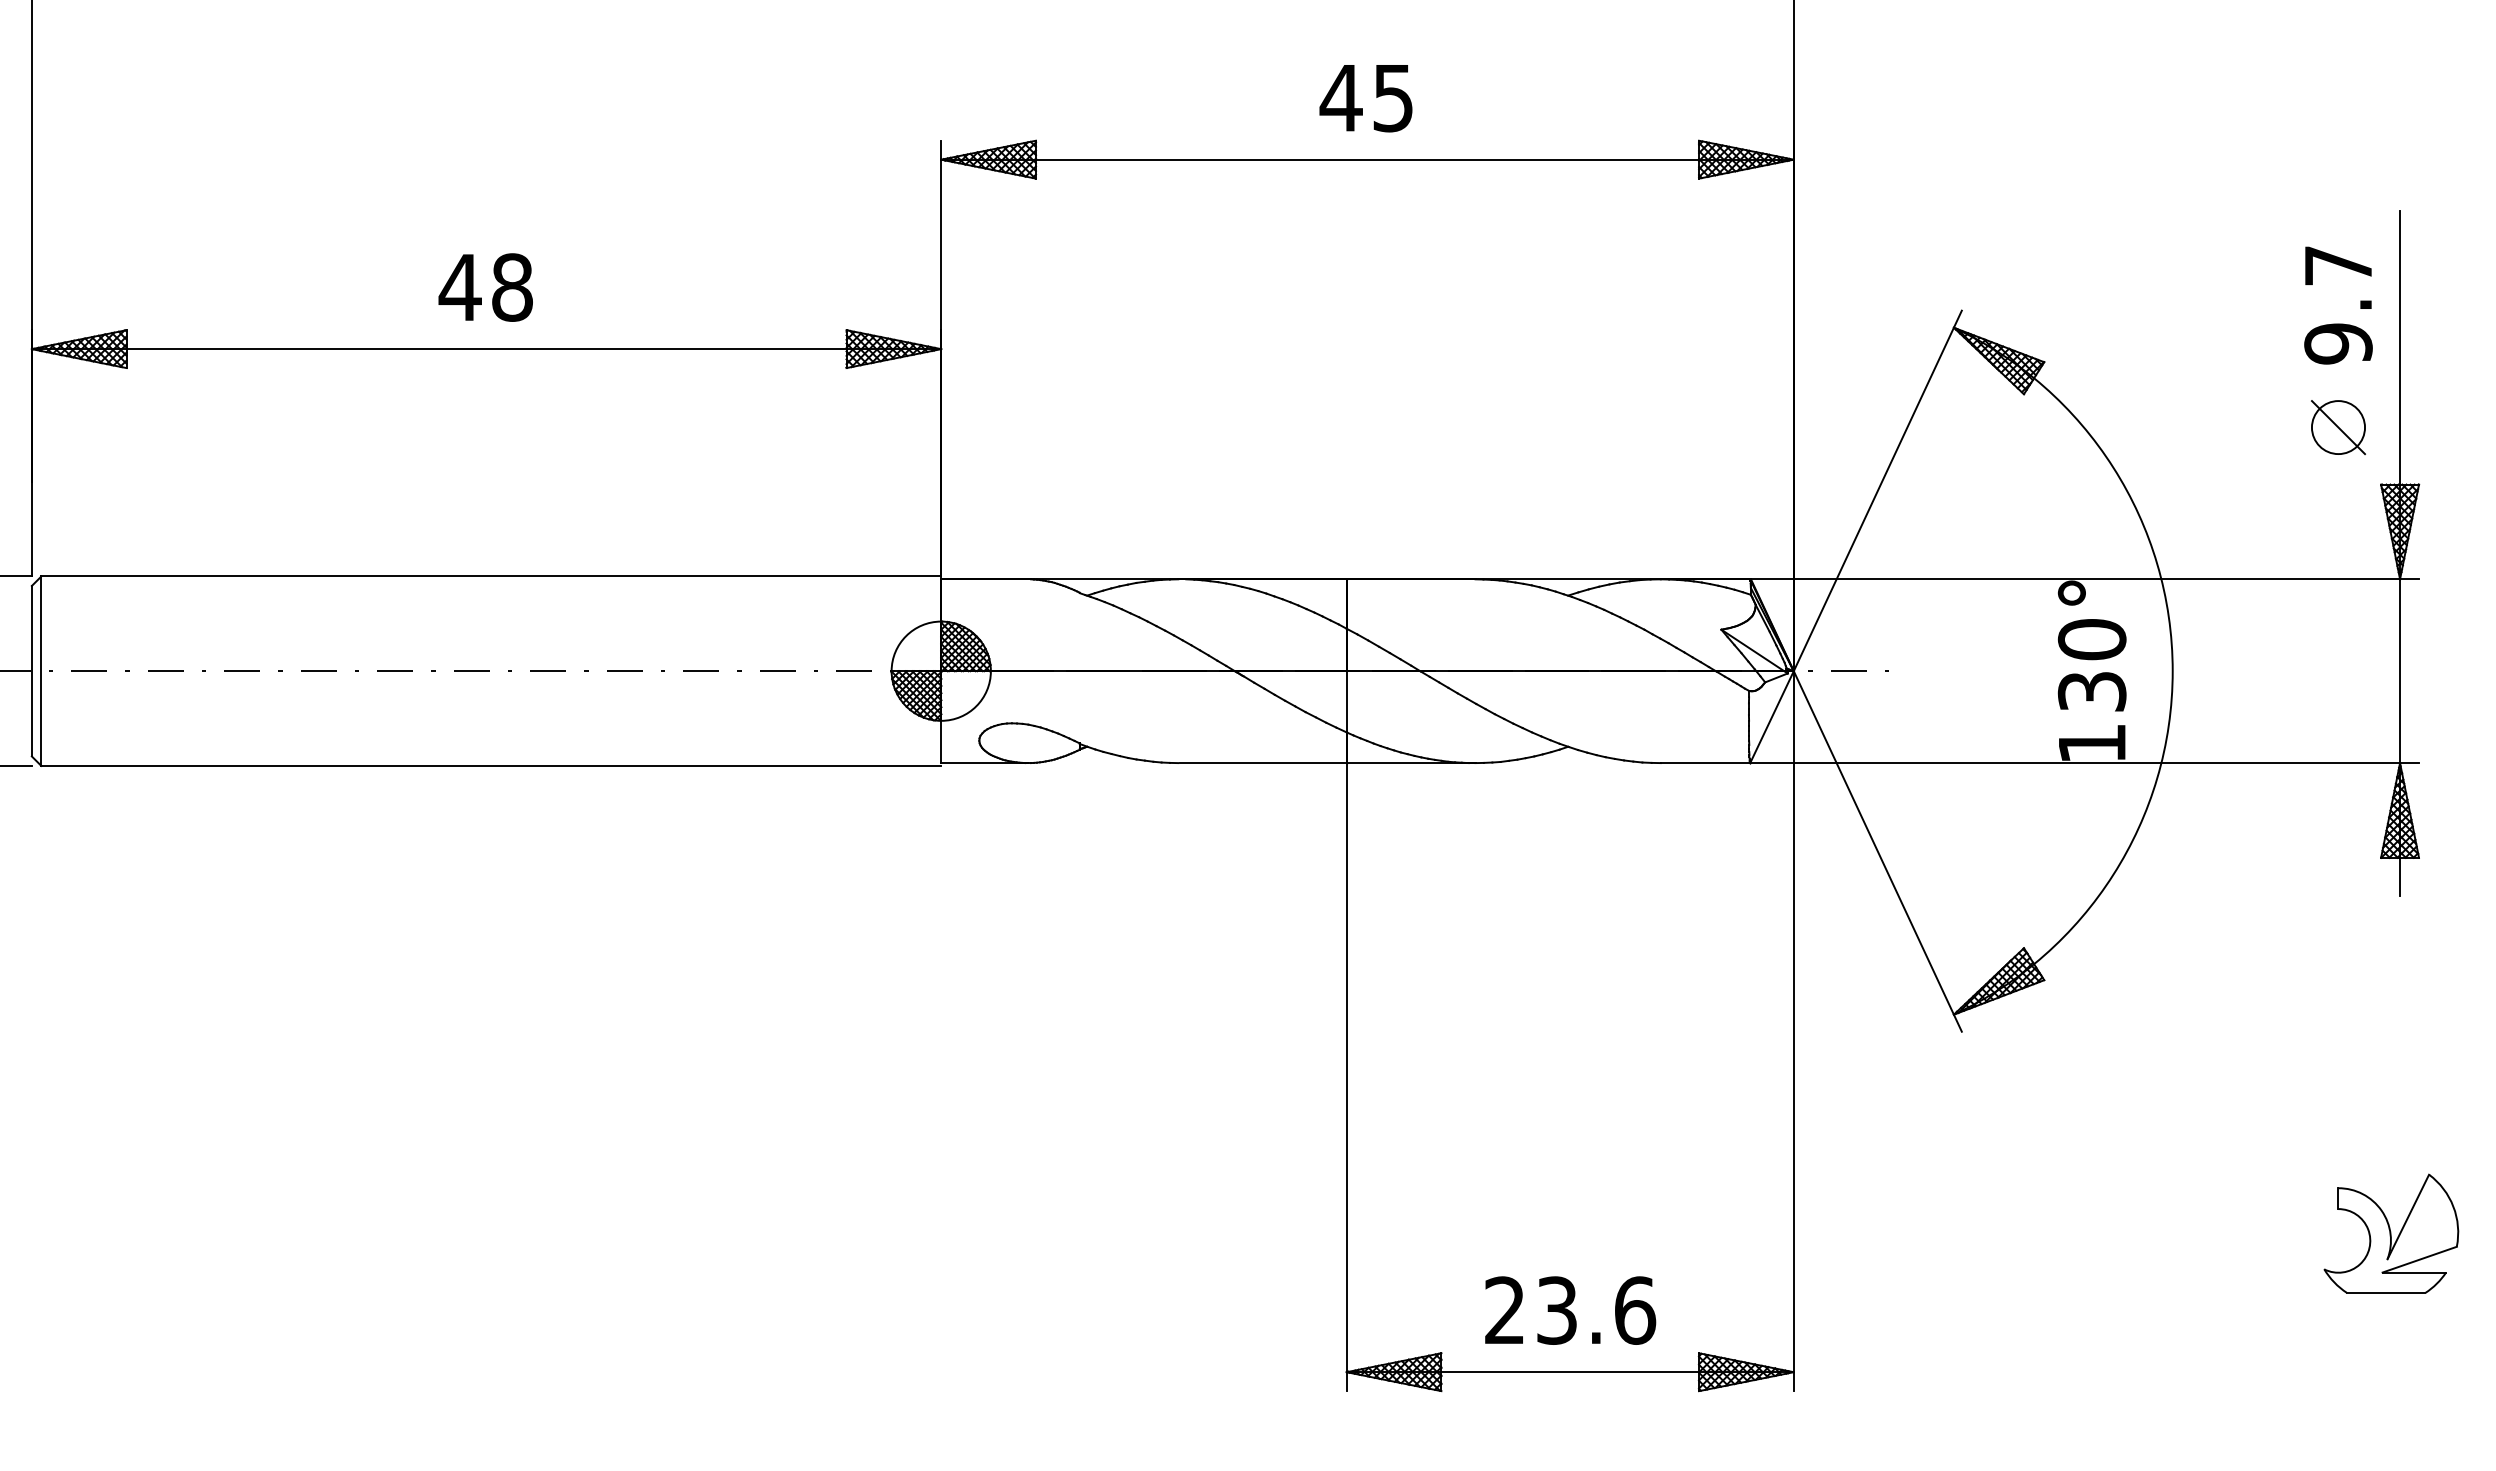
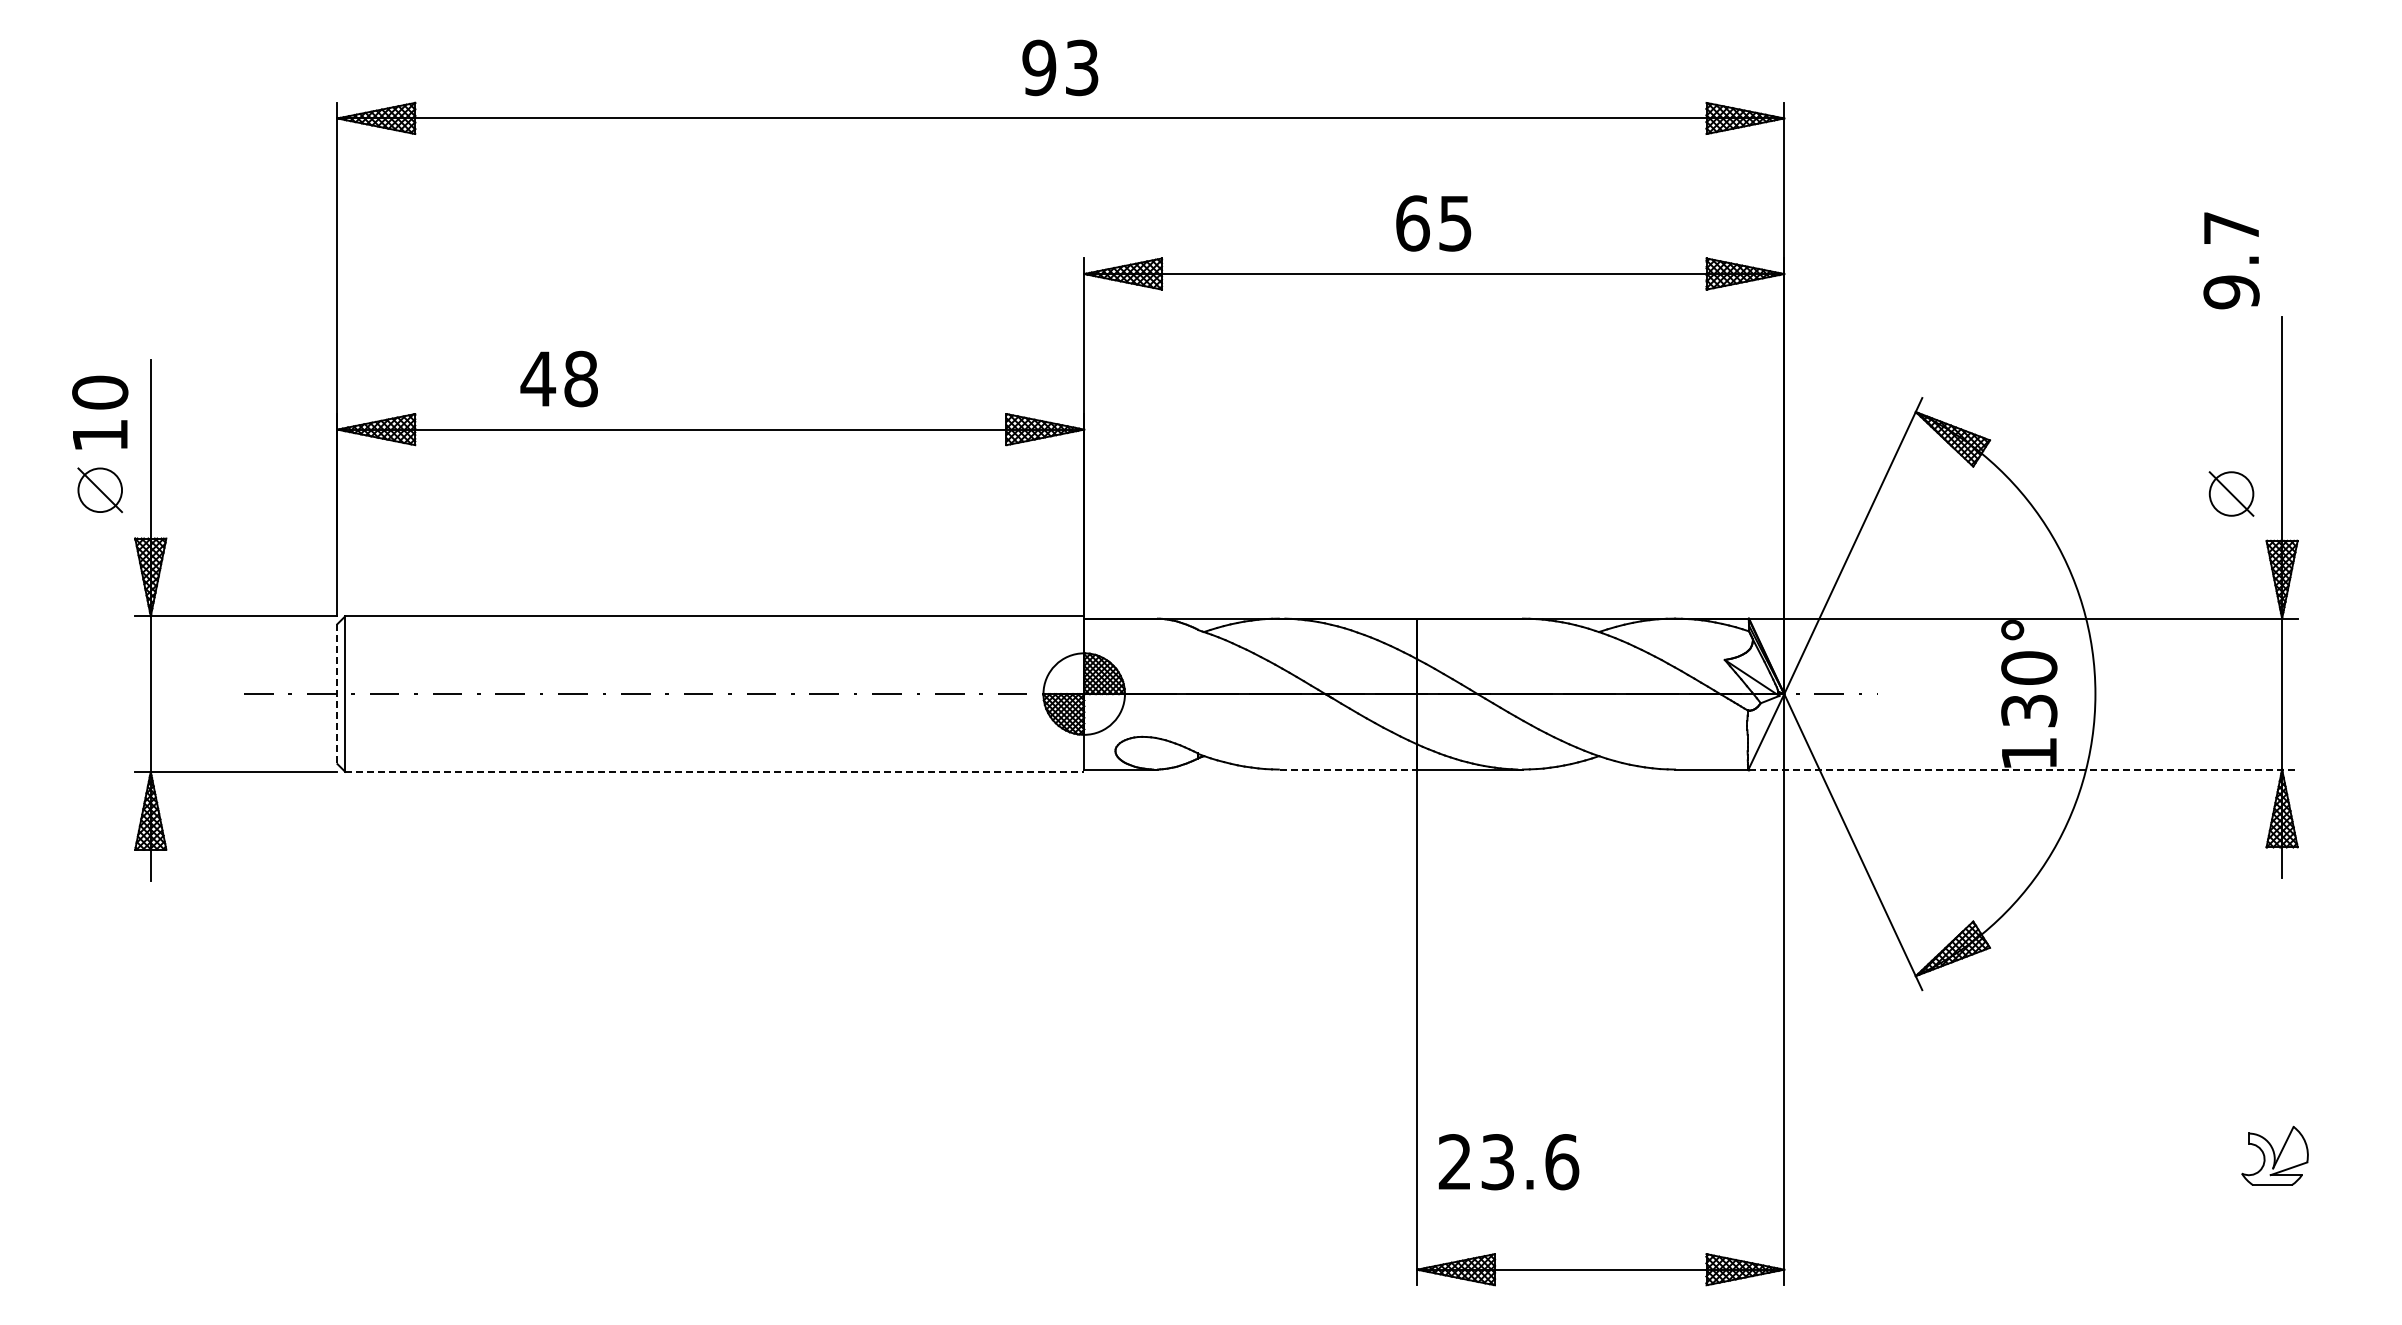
text: (1341, 98) -> (1412, 223), 45 -> 65
text: (484, 286) -> (558, 378), moved
text: (2338, 305) -> (2231, 260), moved
line: (31, 671) -> (337, 694), solid -> dashed
line: (1263, 763) -> (1348, 769), solid -> dashed
line: (2085, 763) -> (2023, 769), solid -> dashed
line: (492, 765) -> (715, 771), solid -> dashed
part: (2390, 1233) -> (2274, 1155), size x0.6
text: (1569, 1311) -> (1508, 1162), moved

